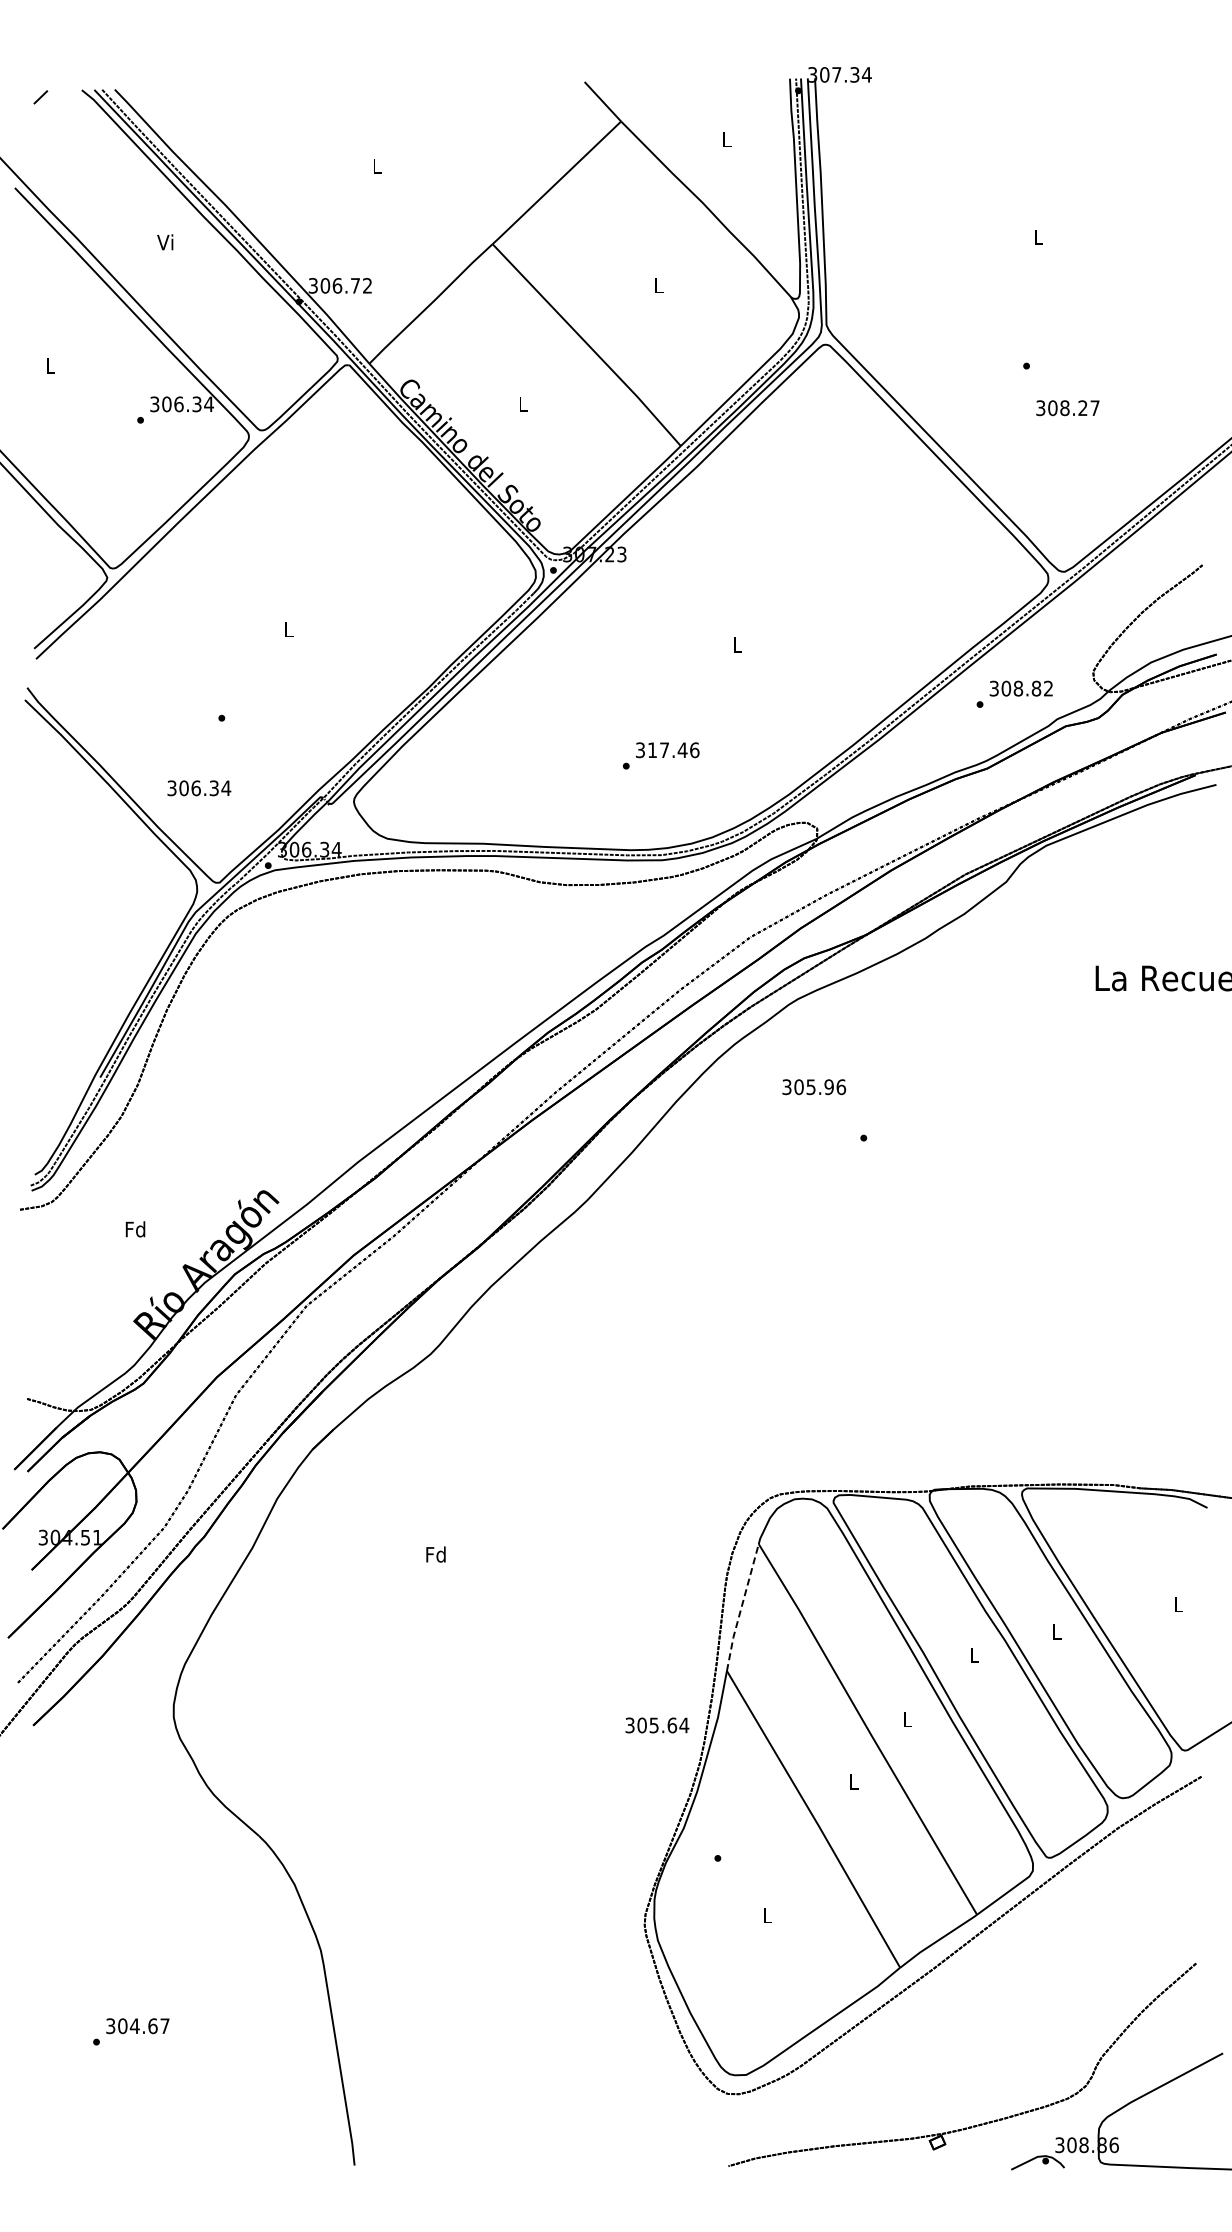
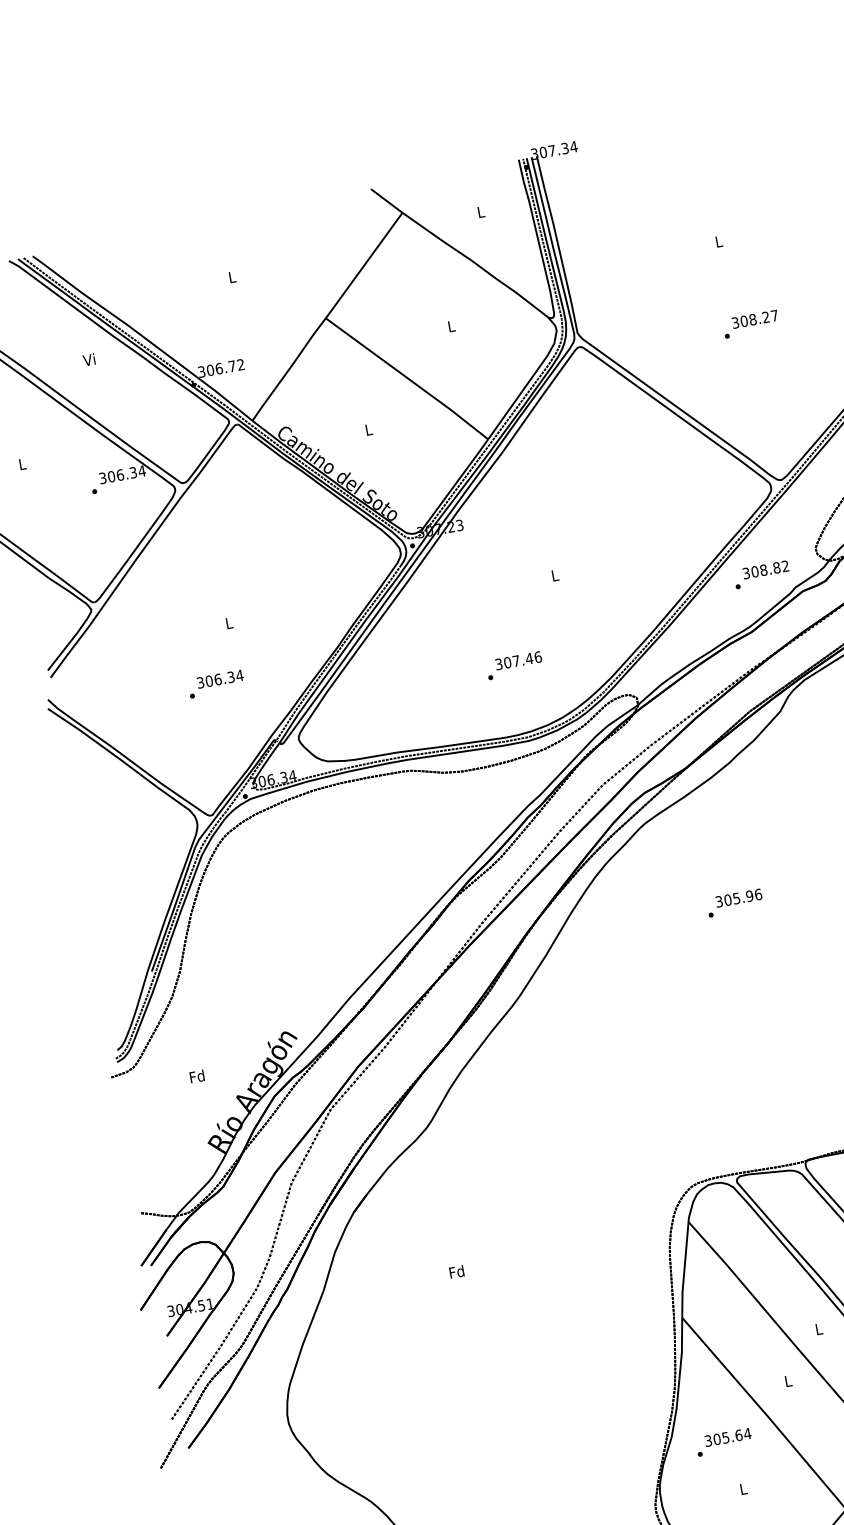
text: (1067, 408) -> (754, 319), moved
text: (652, 750) -> (507, 662), 317.46 -> 307.46
text: (199, 788) -> (220, 679), moved
text: (814, 1087) -> (739, 898), moved
line: (741, 1607) -> (684, 1270), dashed -> solid
text: (657, 1725) -> (728, 1437), moved

